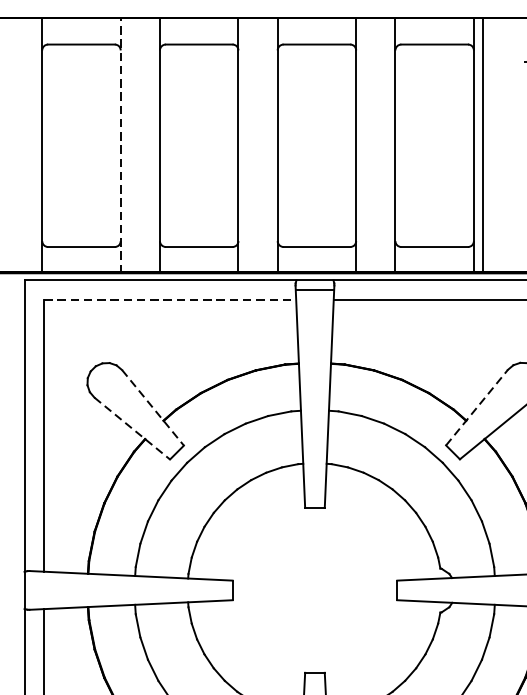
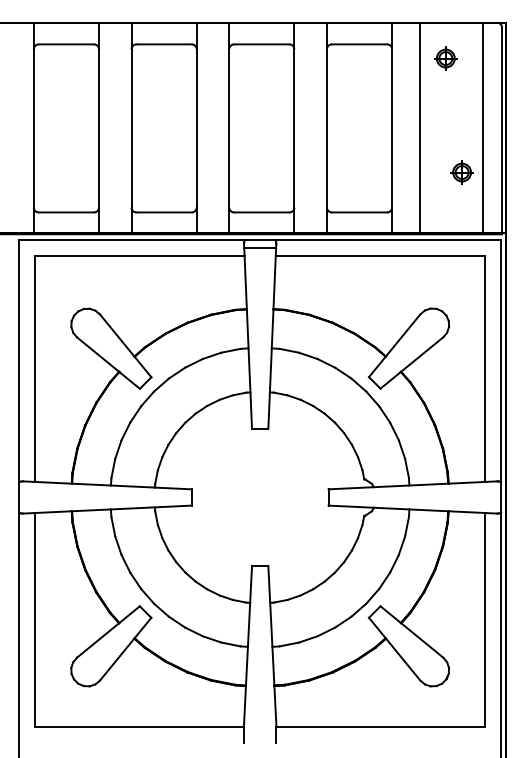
line: (120, 145) -> (98, 128), dashed -> solid
line: (482, 145) -> (419, 128), moved
line: (170, 300) -> (140, 256), dashed -> solid
line: (152, 407) -> (125, 345), dashed -> solid
line: (476, 407) -> (394, 345), dashed -> solid
line: (132, 429) -> (108, 363), dashed -> solid

